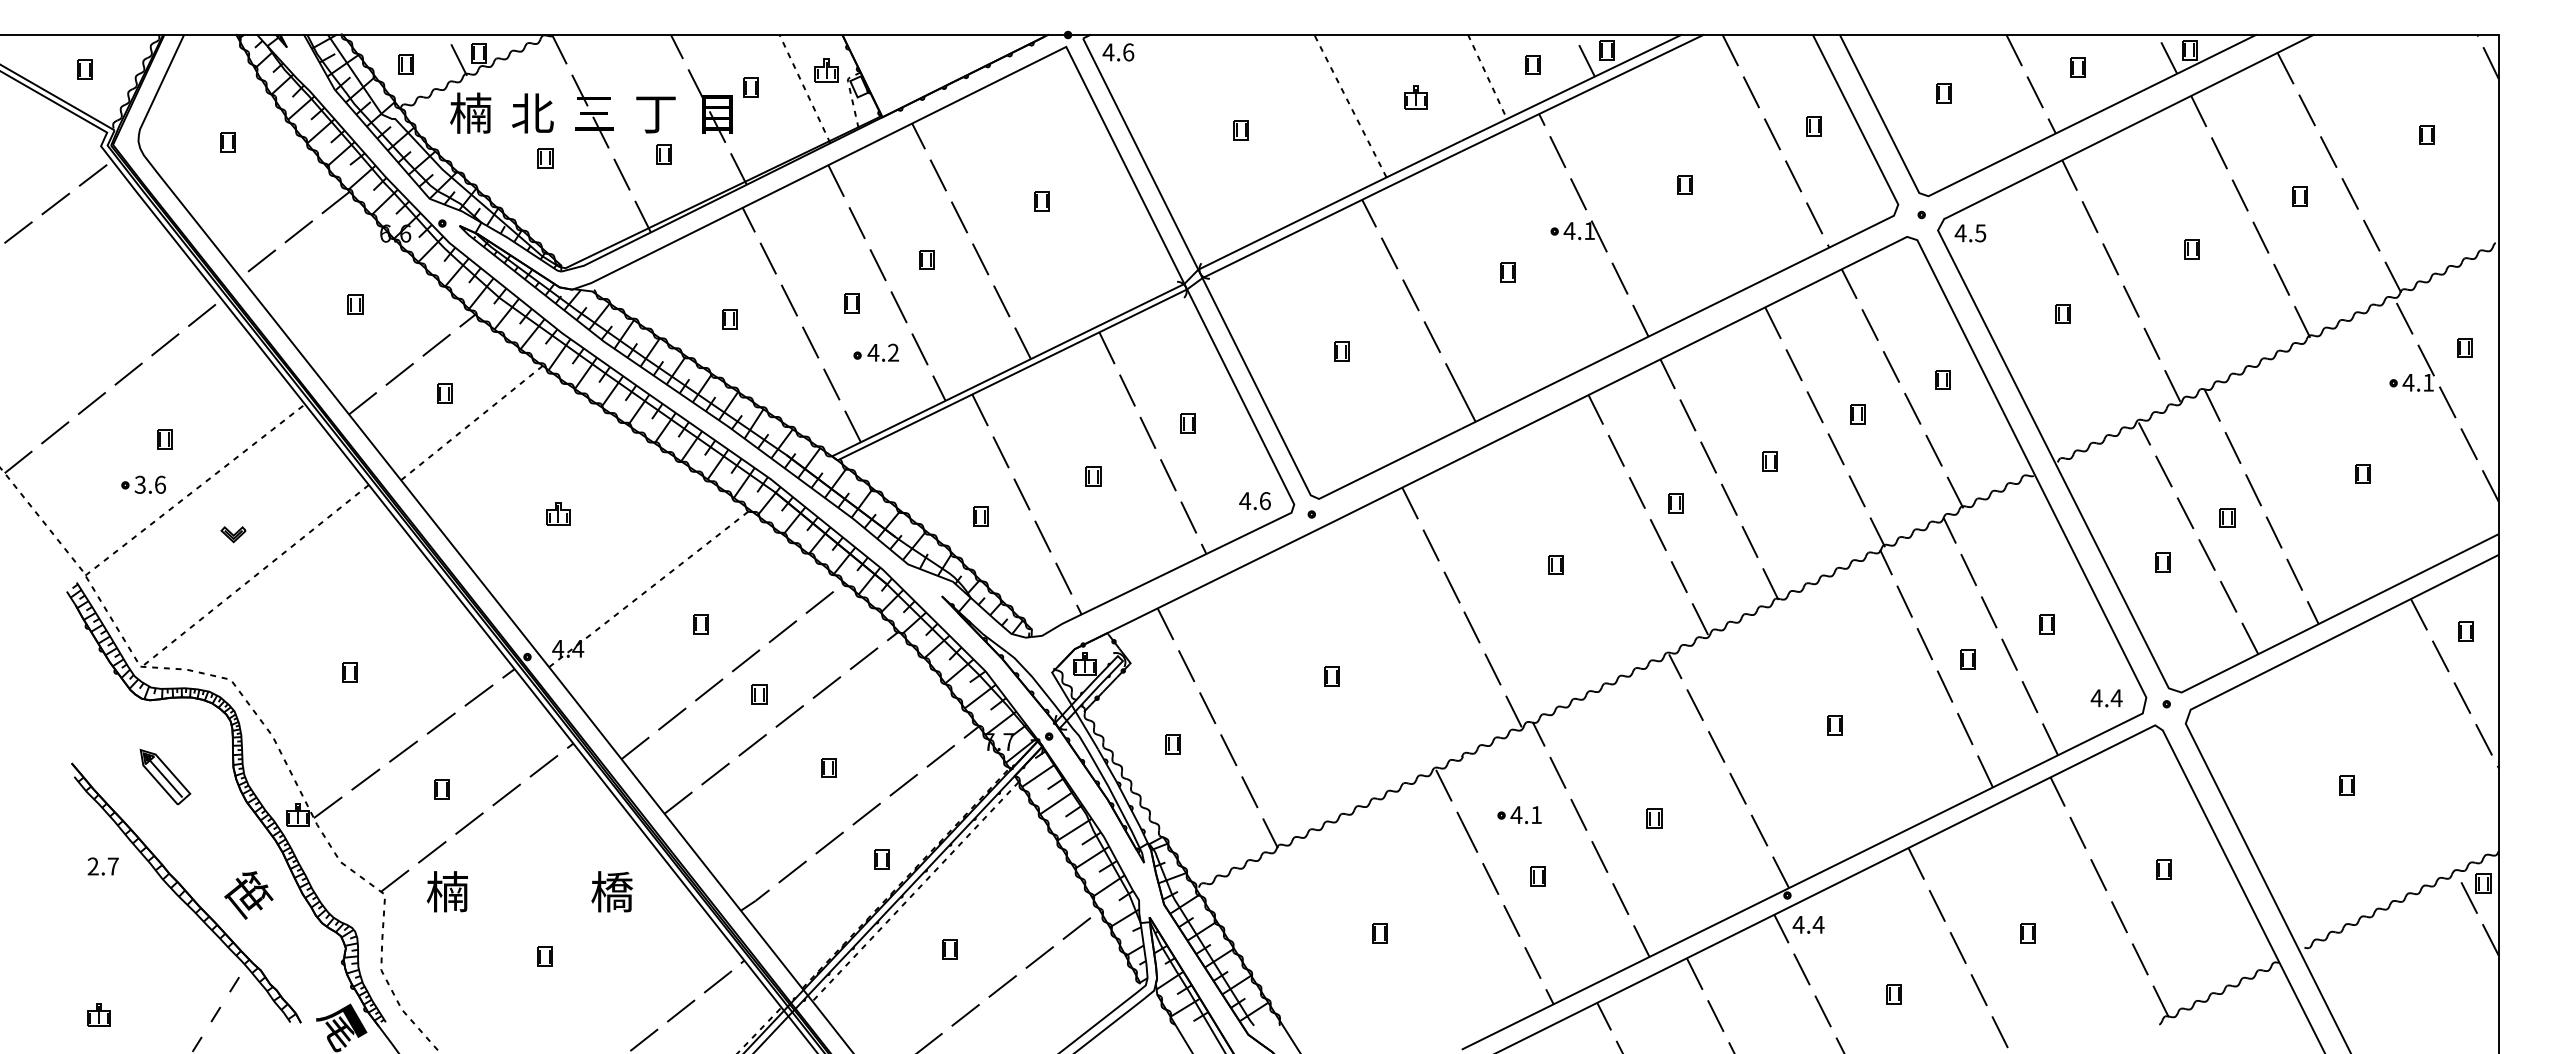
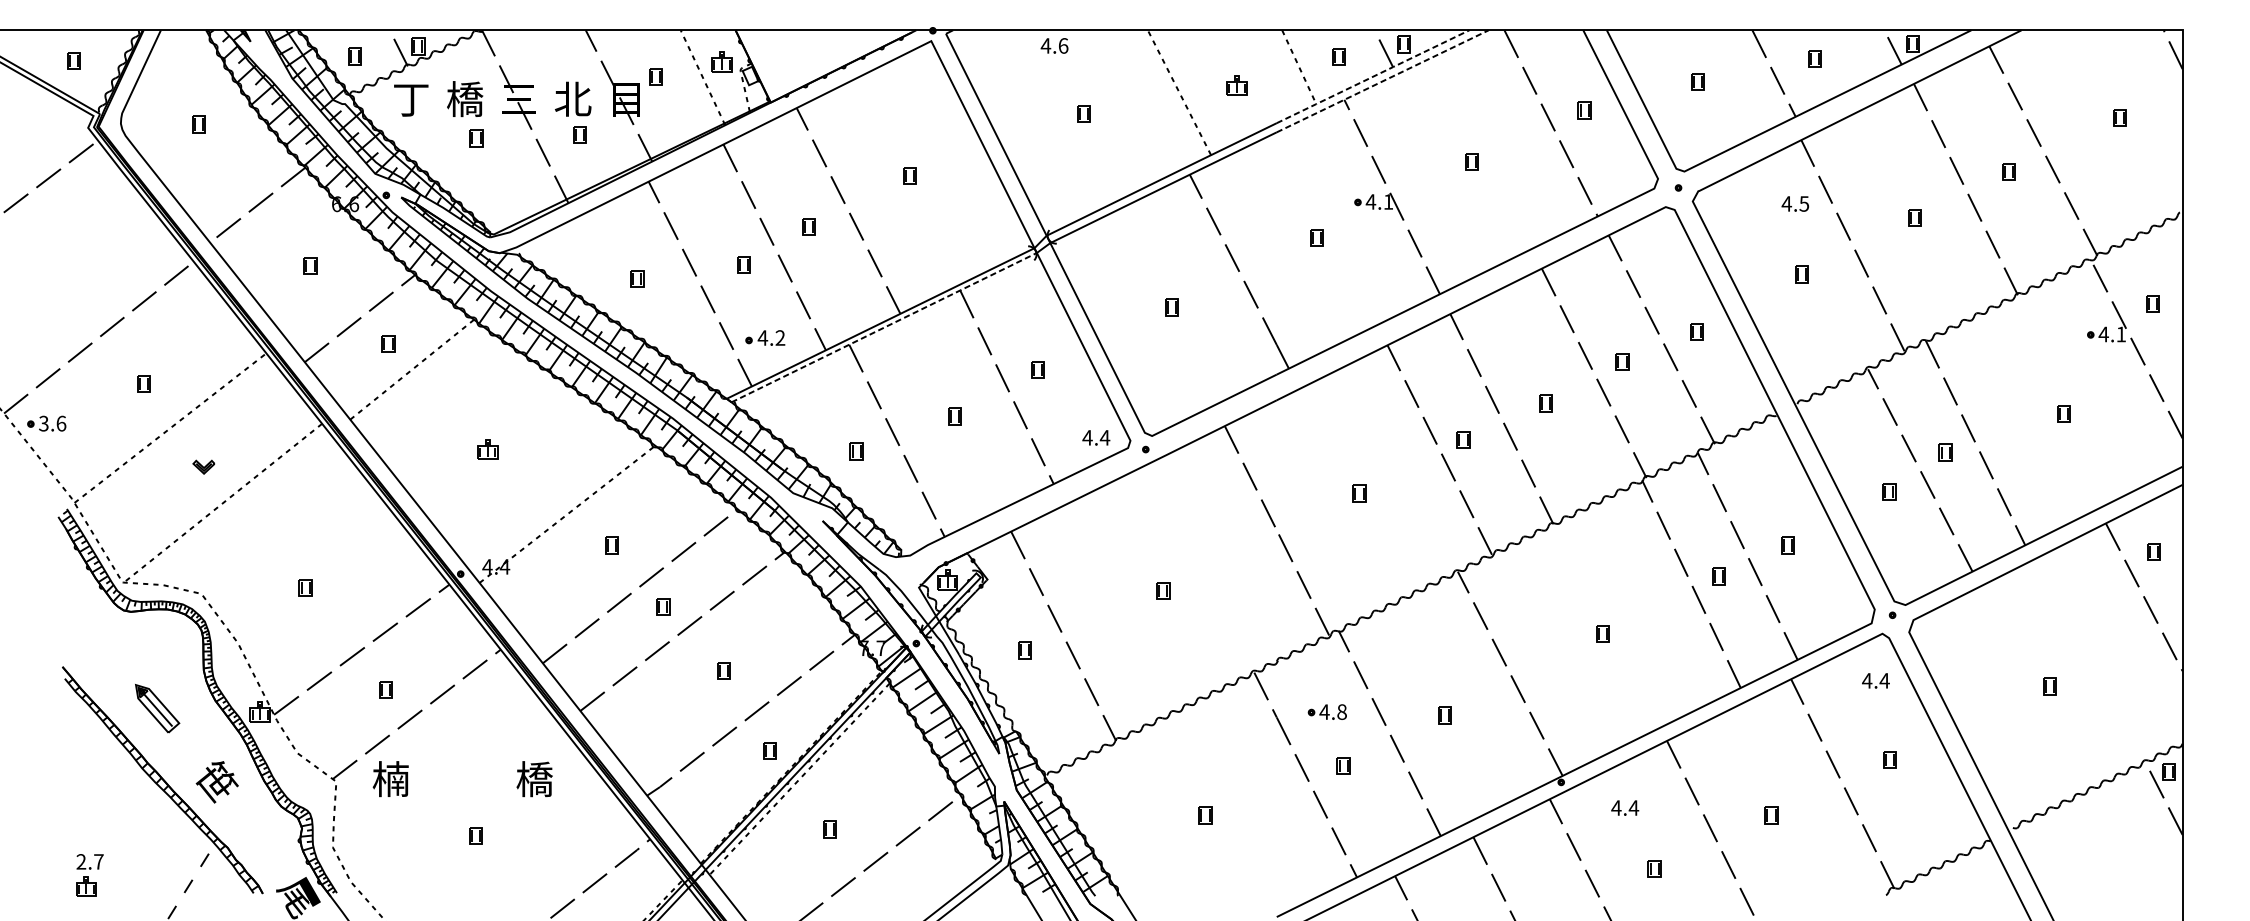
text: (1118, 52) -> (1054, 46), moved
line: (1571, 87) -> (1372, 76), solid -> dashed
line: (1583, 92) -> (1383, 80), solid -> dashed
text: (470, 112) -> (410, 98), 楠 -> 丁
text: (532, 112) -> (465, 98), 北 -> 橋
text: (656, 113) -> (573, 99), 丁 -> 北
text: (1970, 233) -> (1795, 204), moved
part: (875, 352) -> (764, 337), moved
line: (1012, 374) -> (884, 327), solid -> dashed
part: (143, 484) -> (46, 423), moved
text: (1265, 501) -> (1105, 438), 4.6 -> 4.4
text: (2106, 698) -> (1875, 681), moved
part: (165, 777) -> (157, 709), moved
text: (1536, 815) -> (1342, 712), 4.1 -> 4.8
text: (102, 866) -> (89, 861), moved
text: (1808, 924) -> (1625, 807), moved

